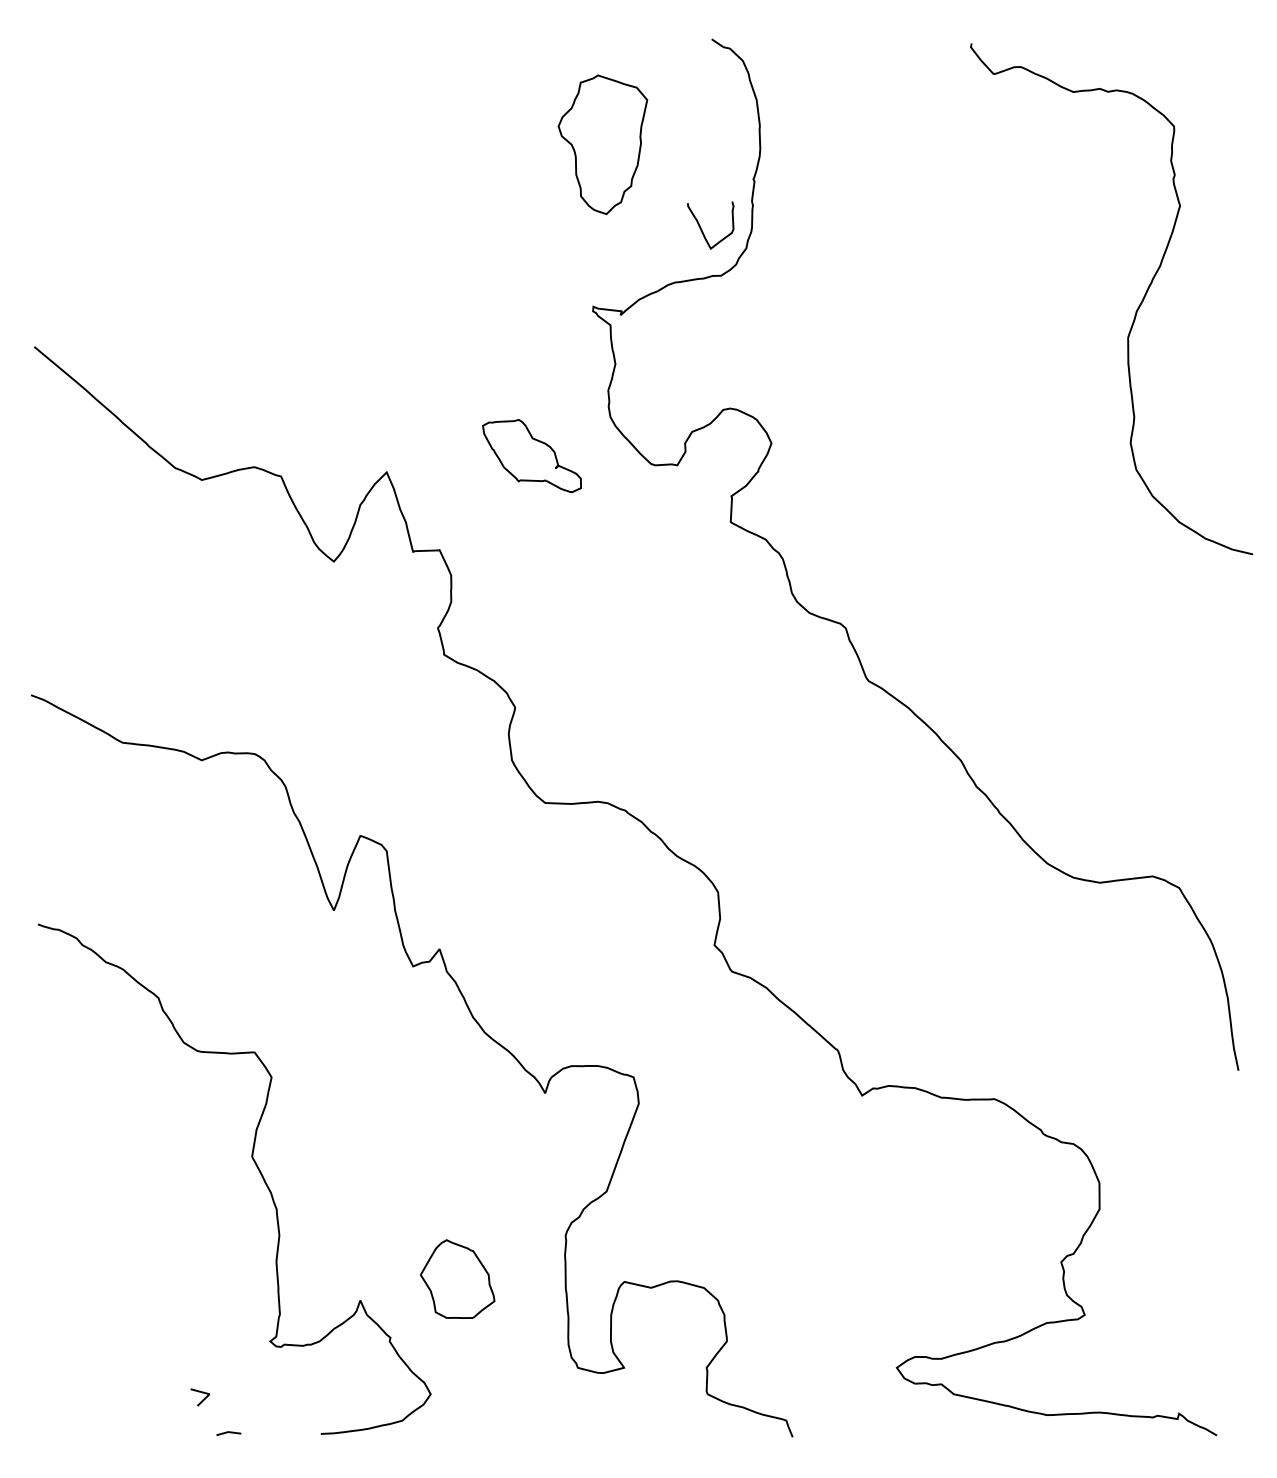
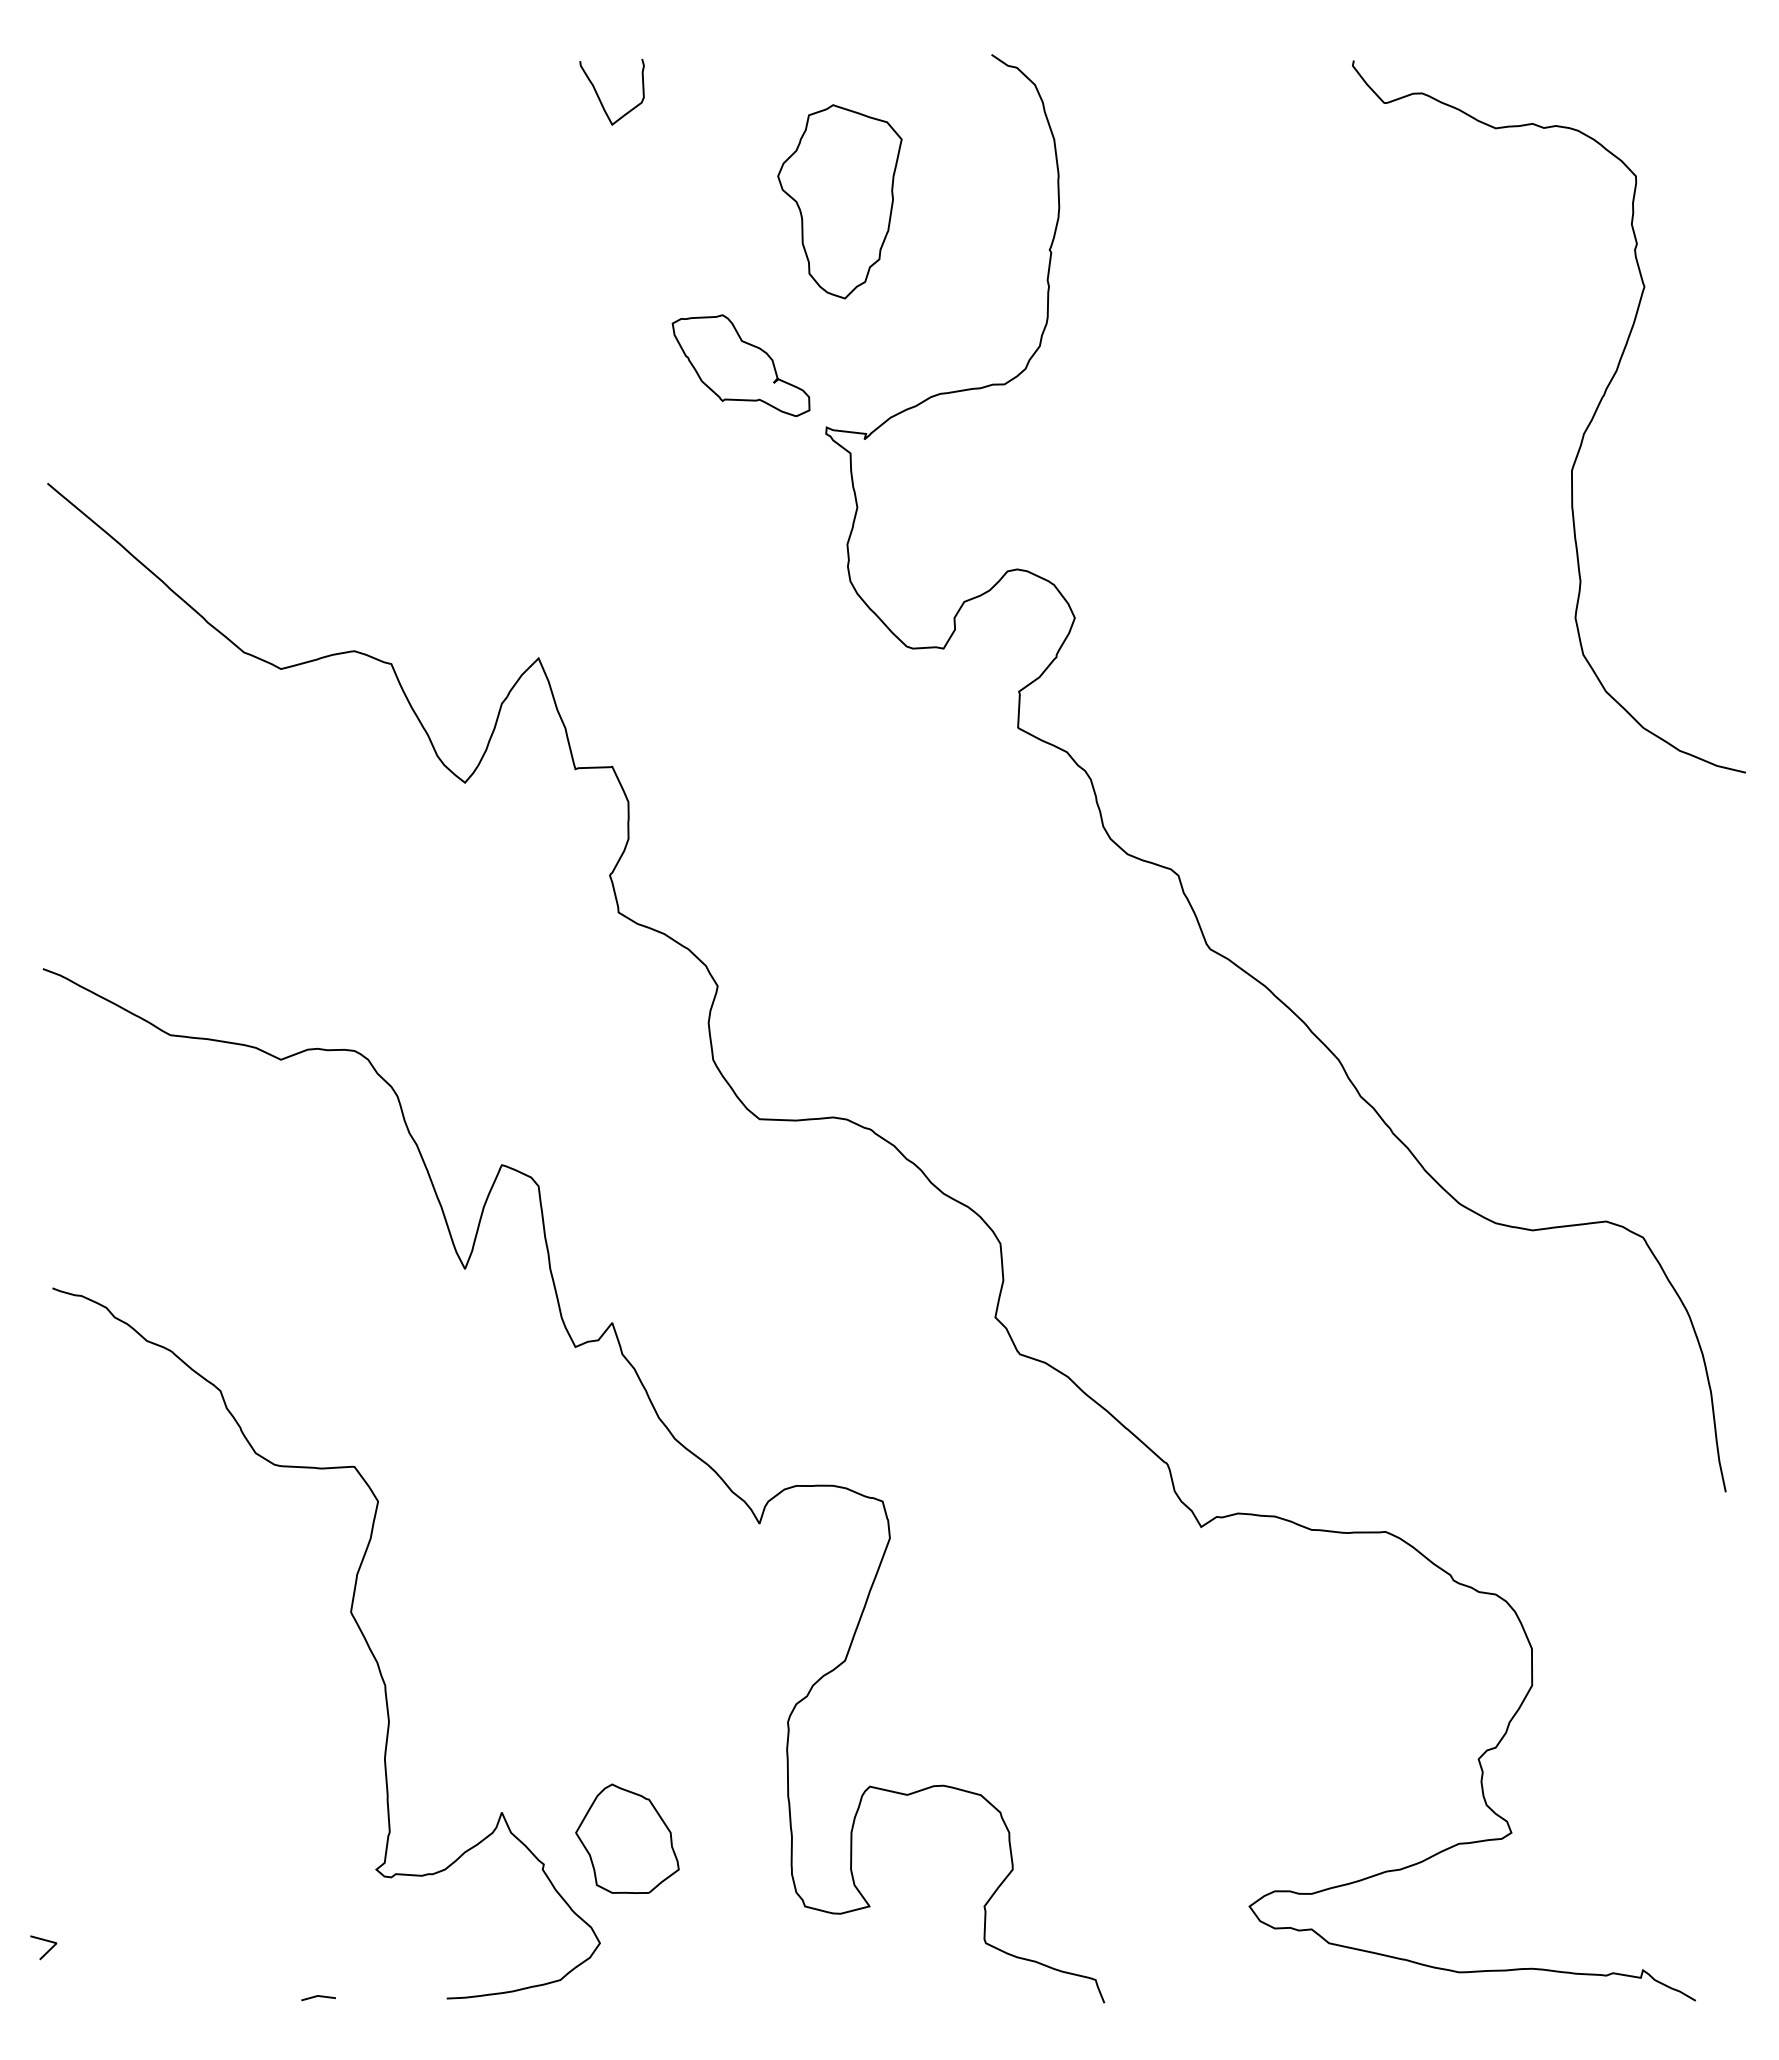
curve: (701, 228) -> (599, 96), moved
part: (531, 455) -> (740, 365), moved
part: (457, 1278) -> (627, 1838), moved
line: (202, 1399) -> (47, 1950), moved

